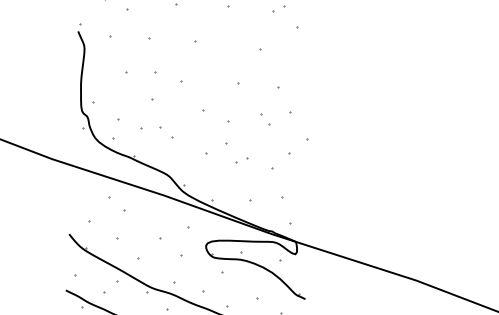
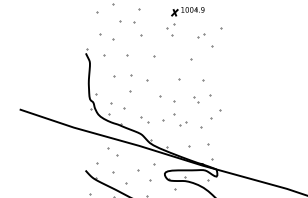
part: (165, 132) -> (144, 119), moved

